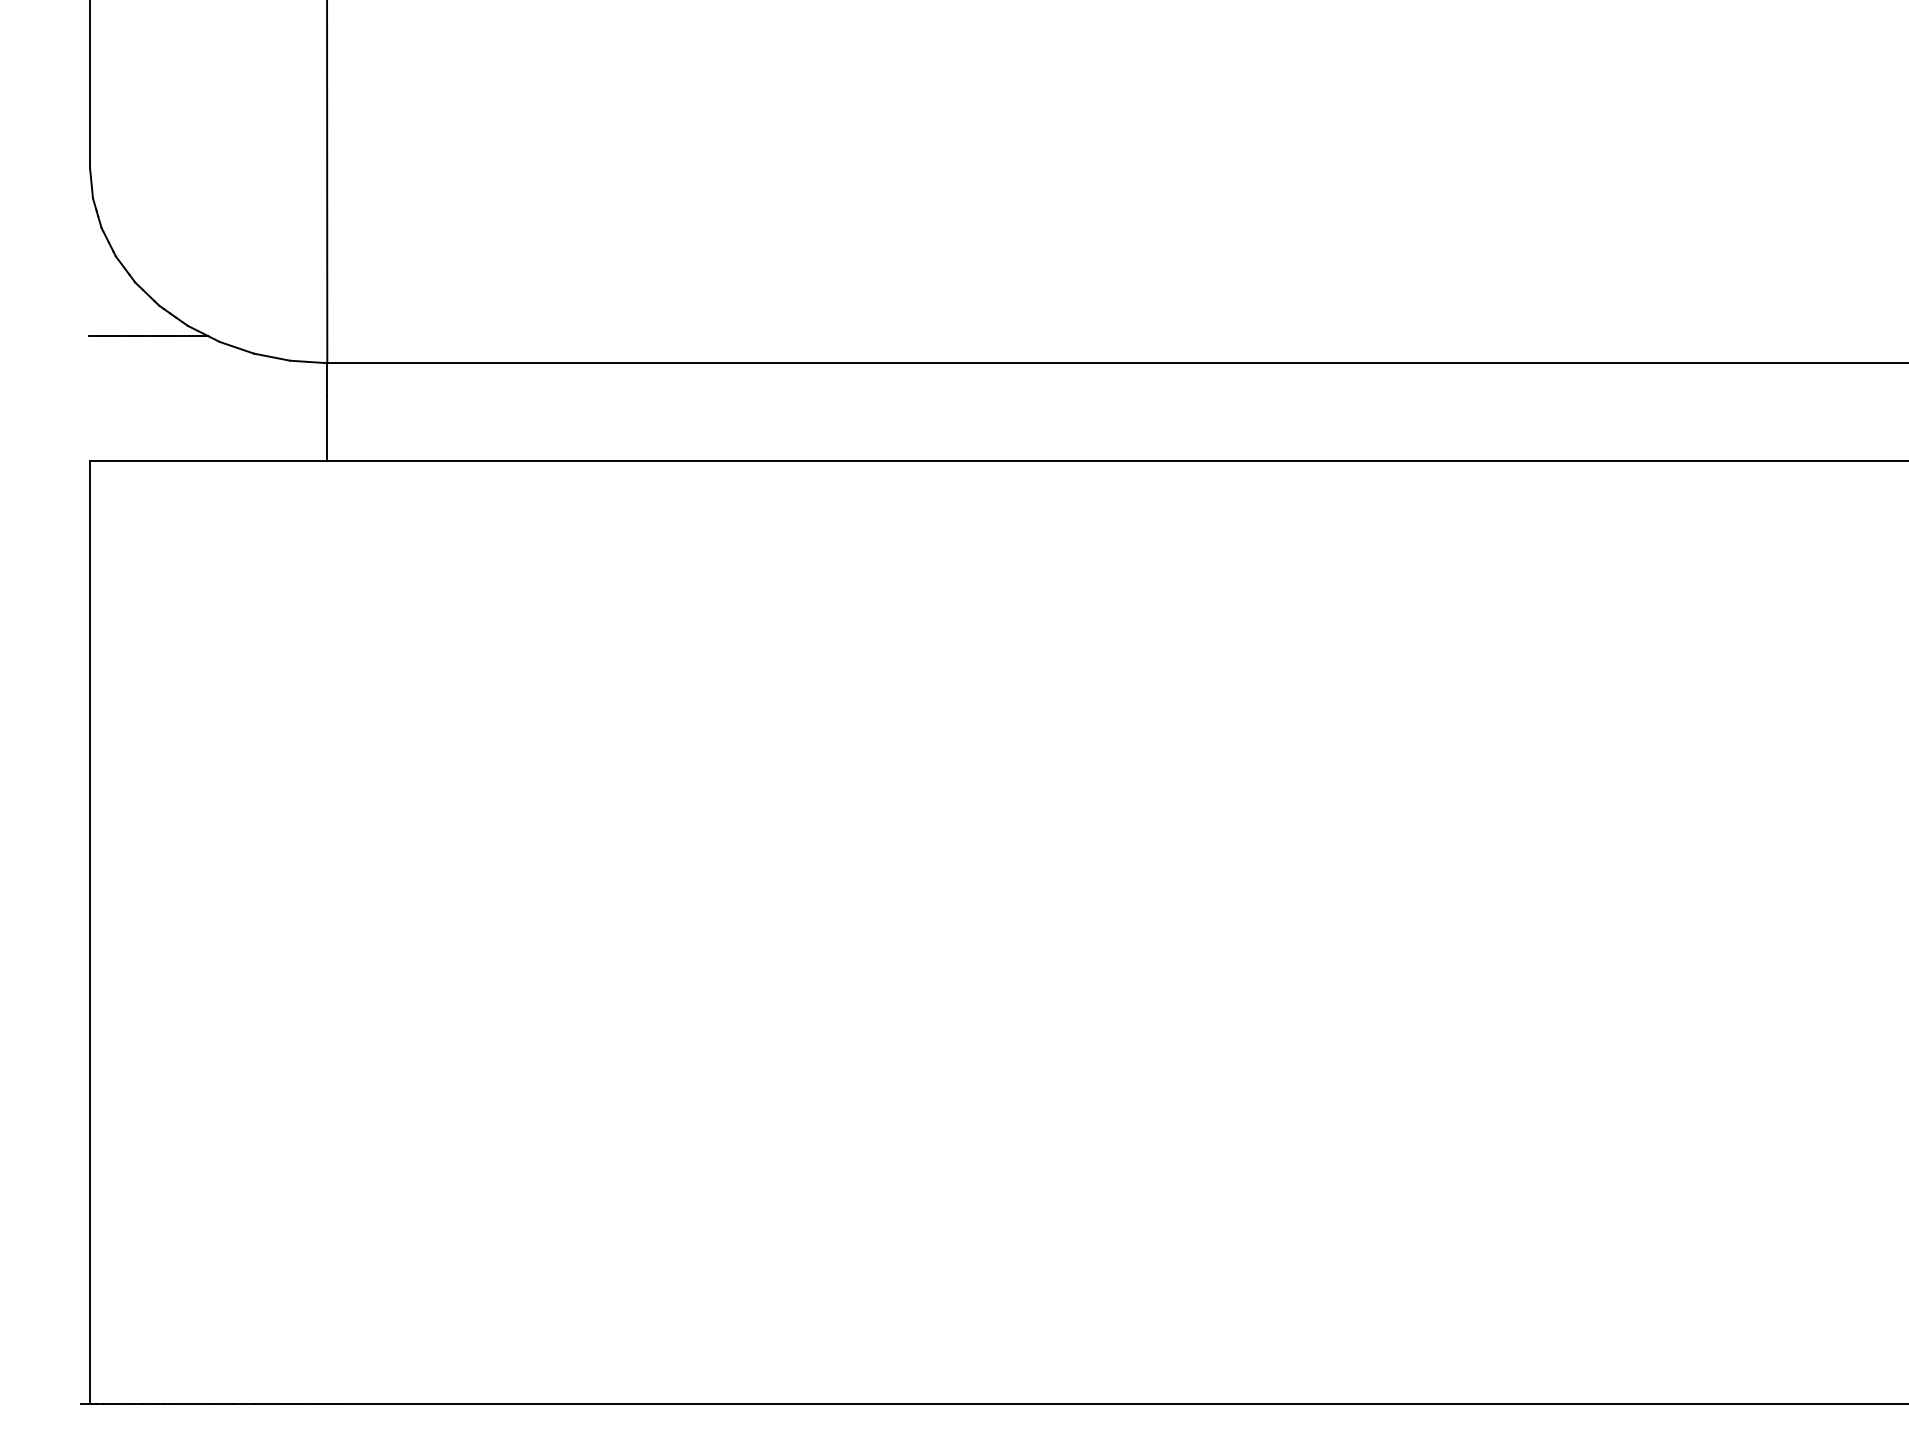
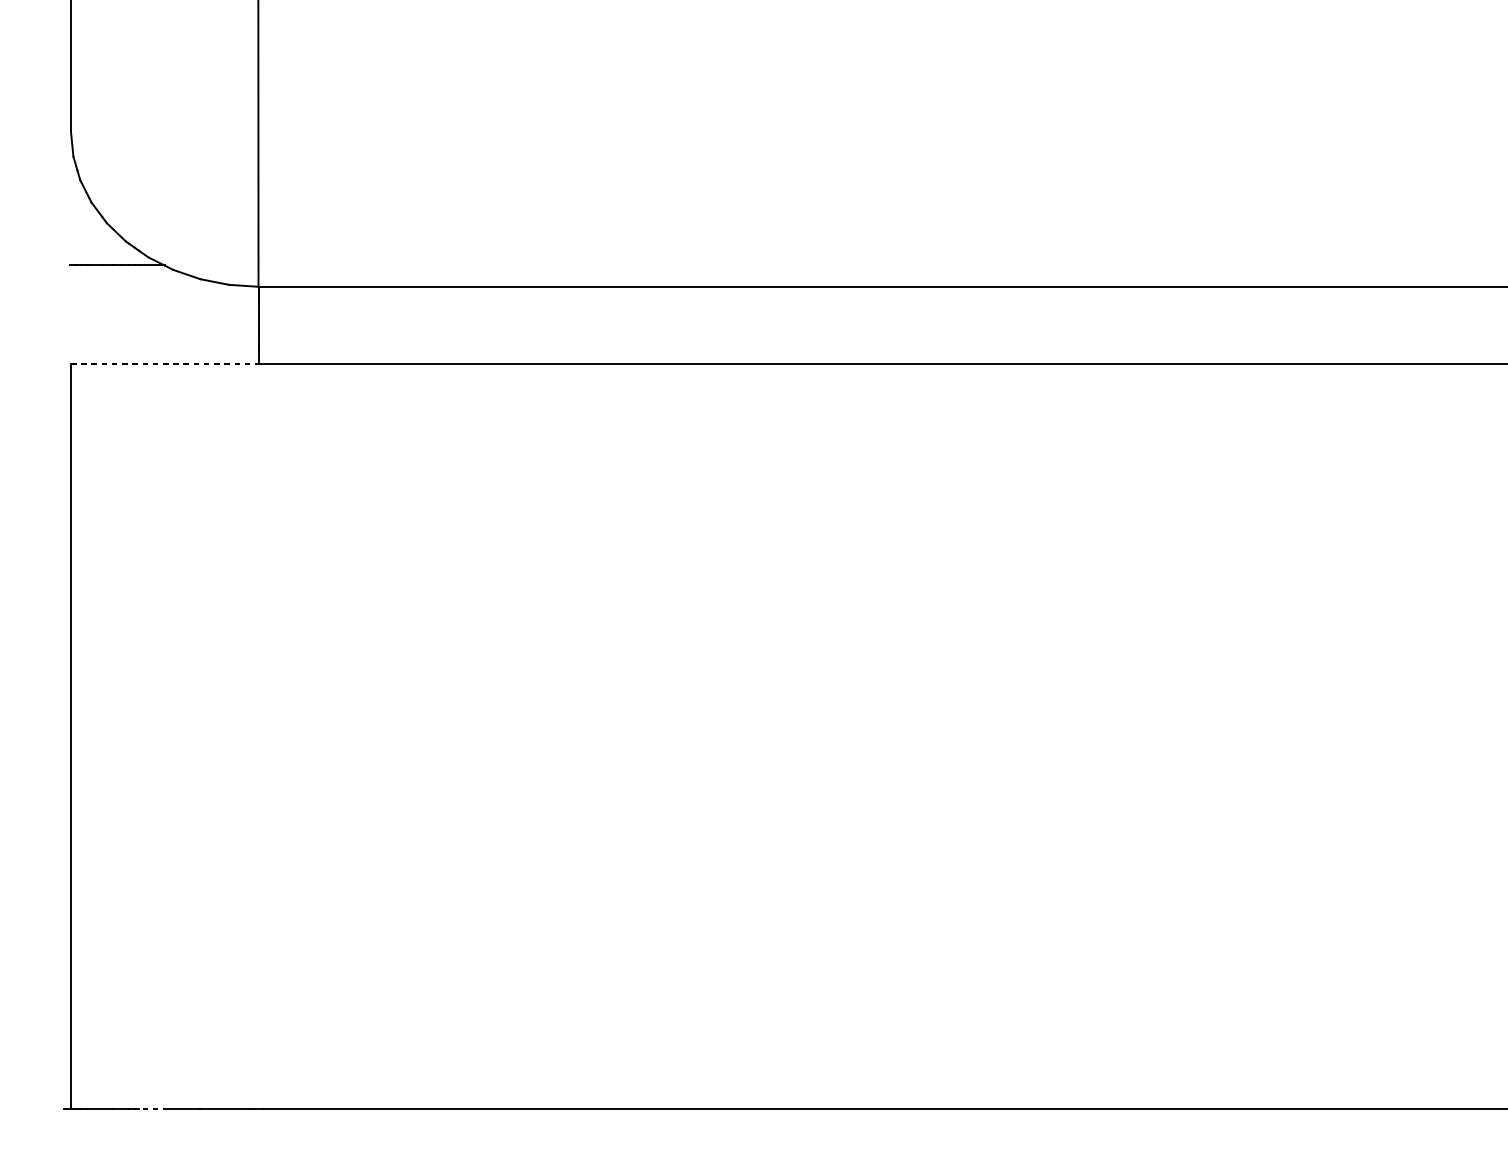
line: (208, 460) -> (164, 363), solid -> dashed
line: (194, 1404) -> (153, 1109), solid -> dashed

